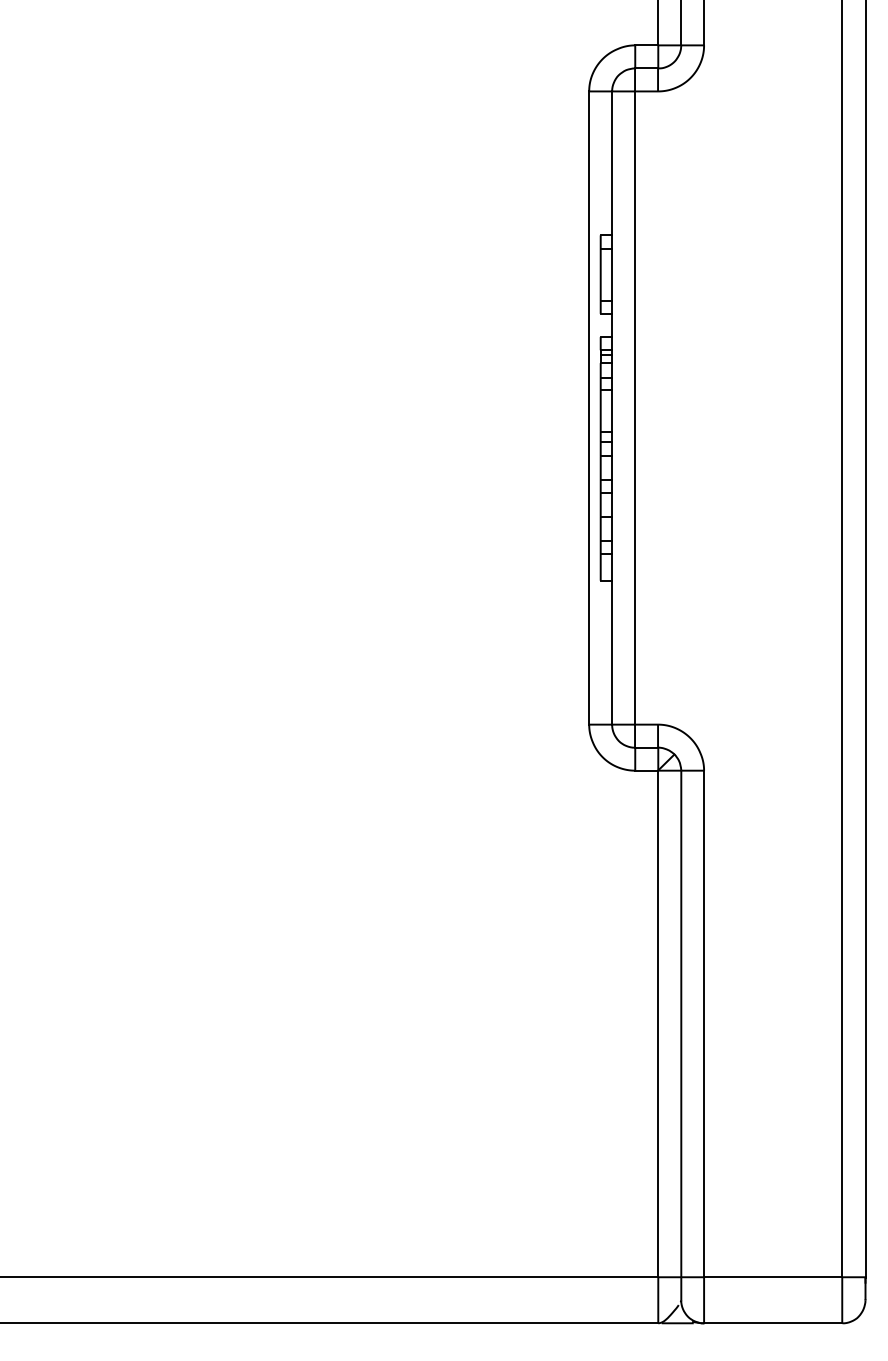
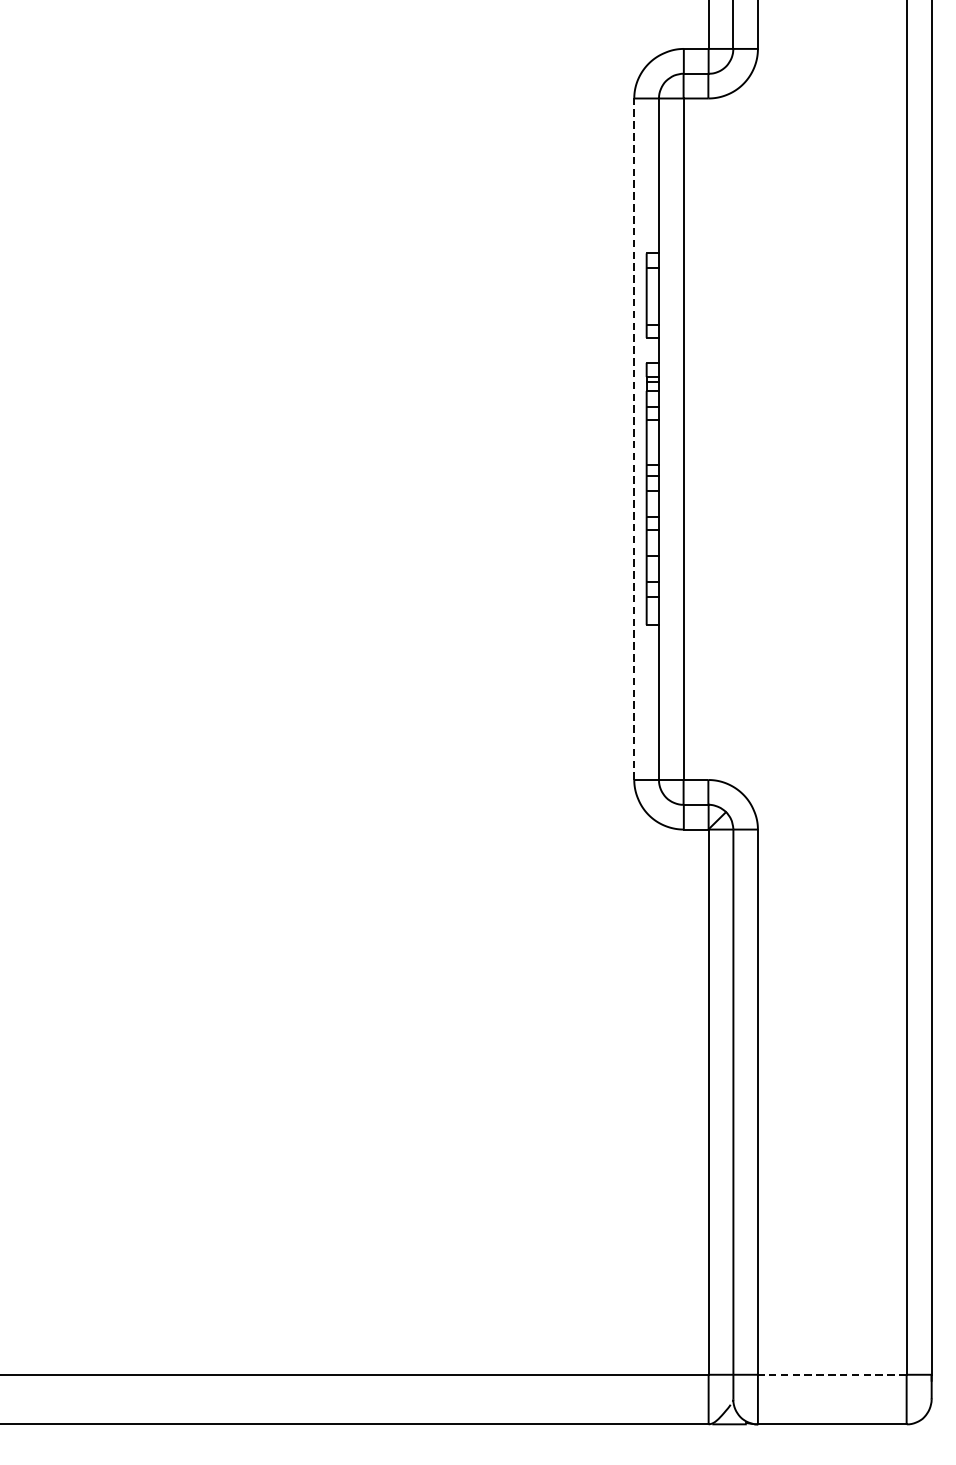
line: (589, 408) -> (634, 439), solid -> dashed
line: (772, 1277) -> (831, 1375), solid -> dashed

